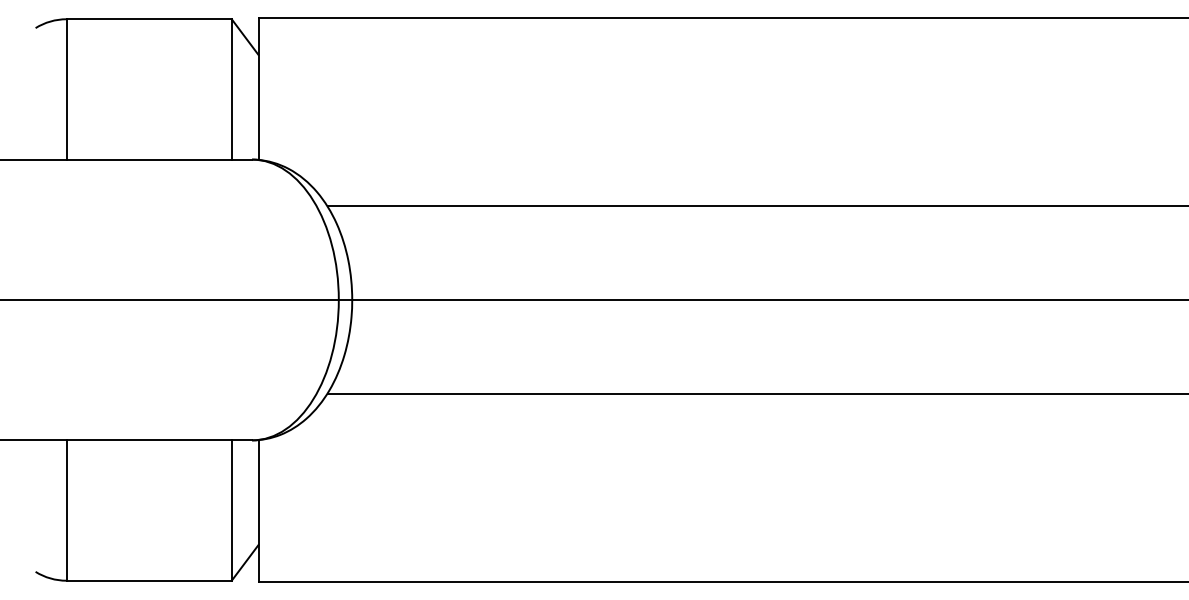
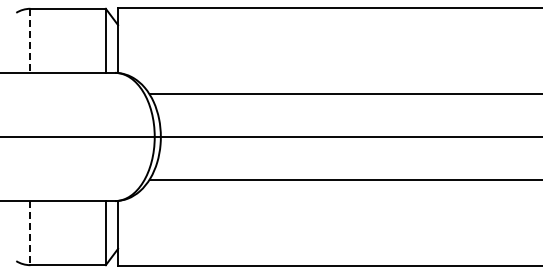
line: (66, 90) -> (30, 41), solid -> dashed
line: (66, 511) -> (30, 233), solid -> dashed

